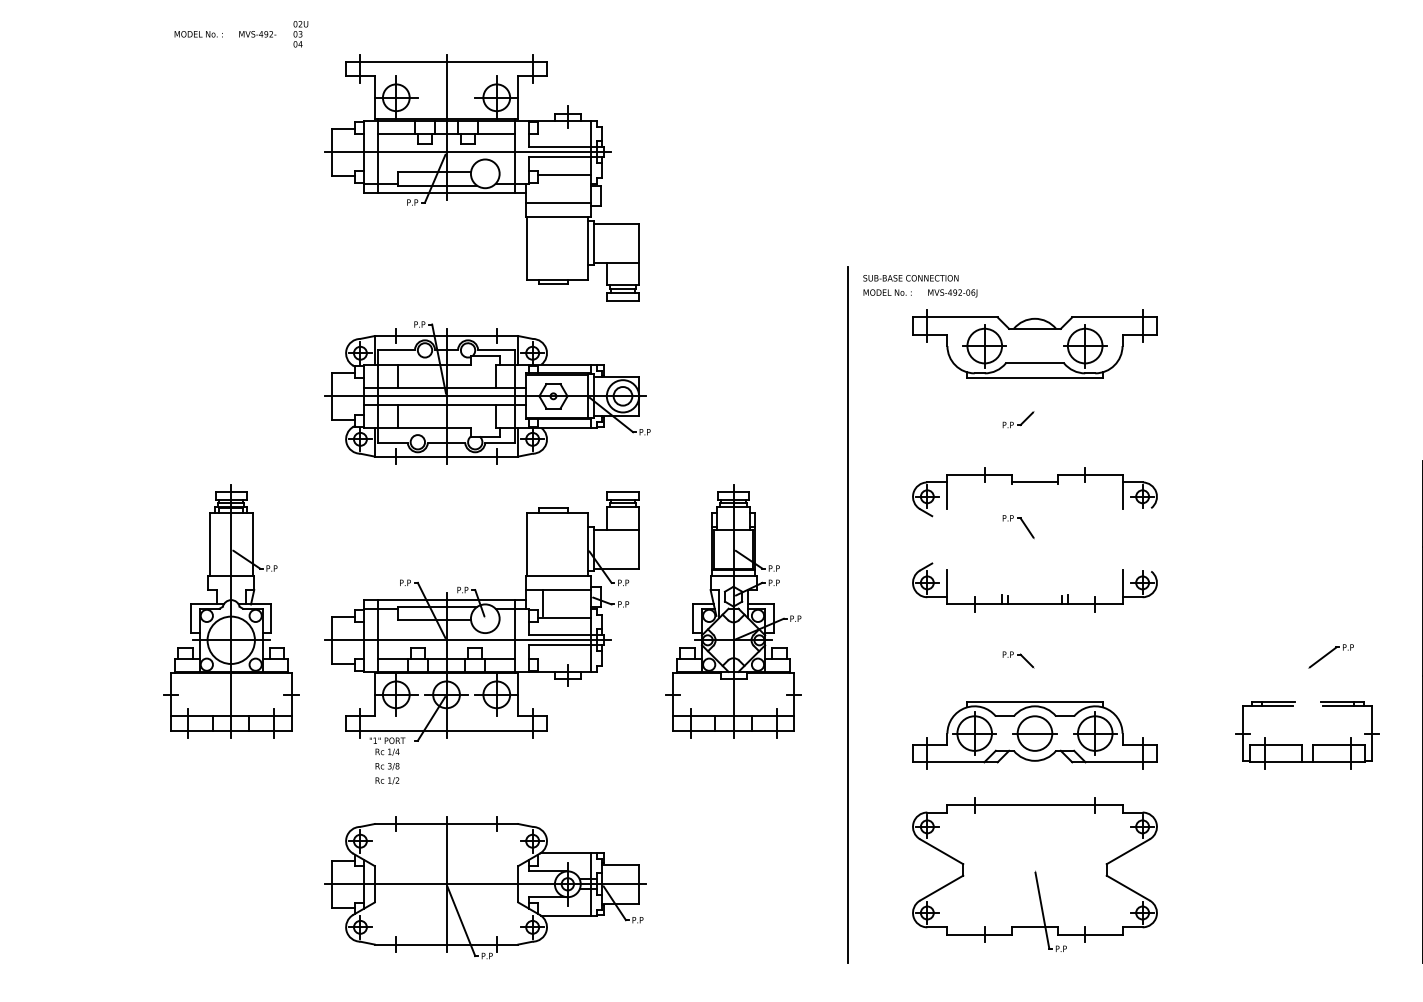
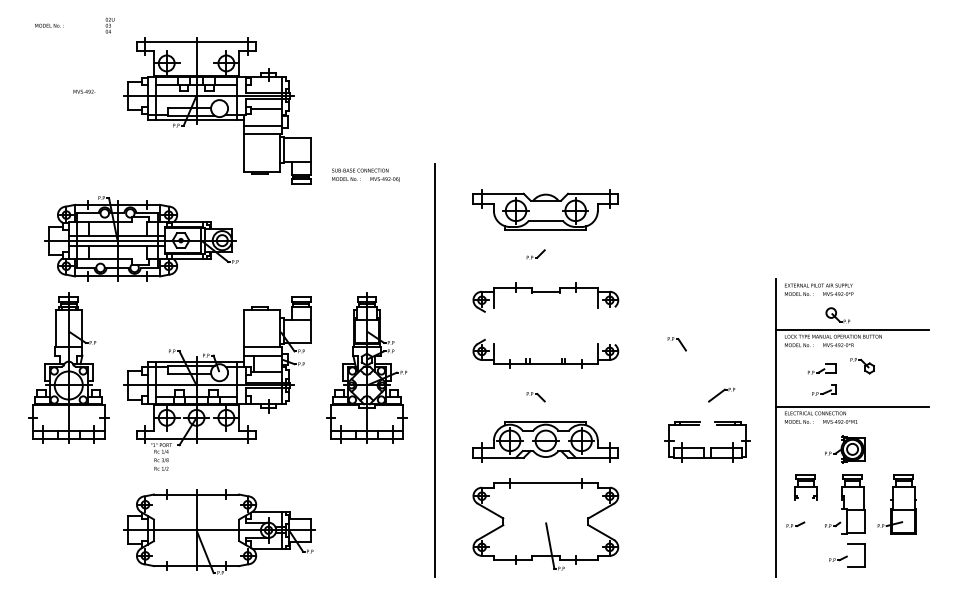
text: (257, 33) -> (84, 91), moved
text: (919, 284) -> (365, 174), moved
part: (486, 392) -> (141, 238), moved
part: (1017, 527) -> (676, 344), moved

